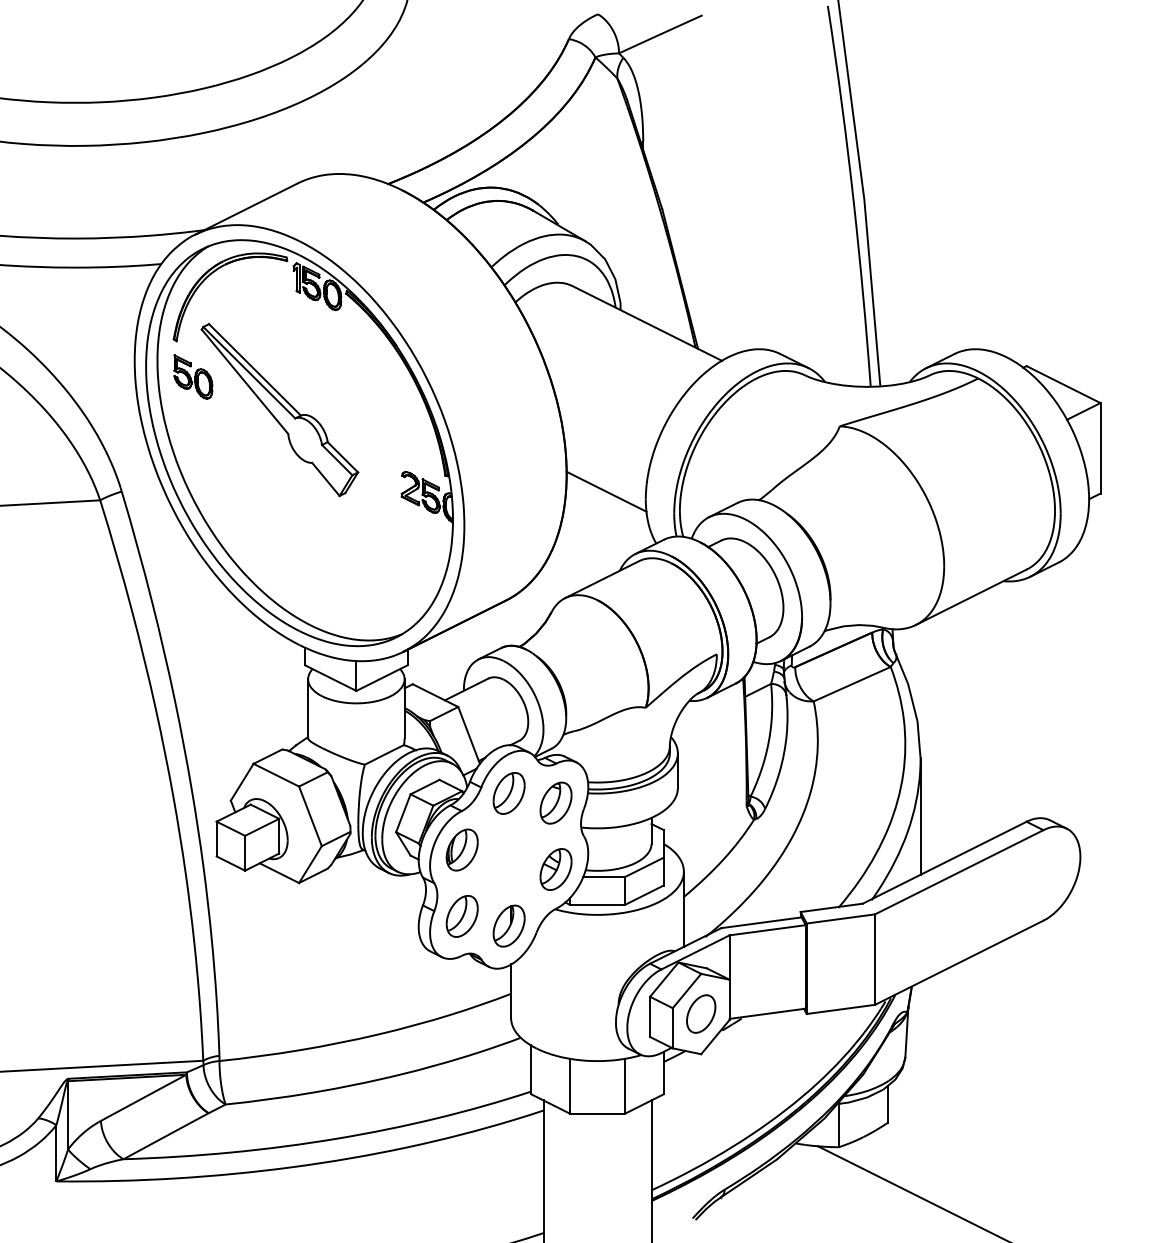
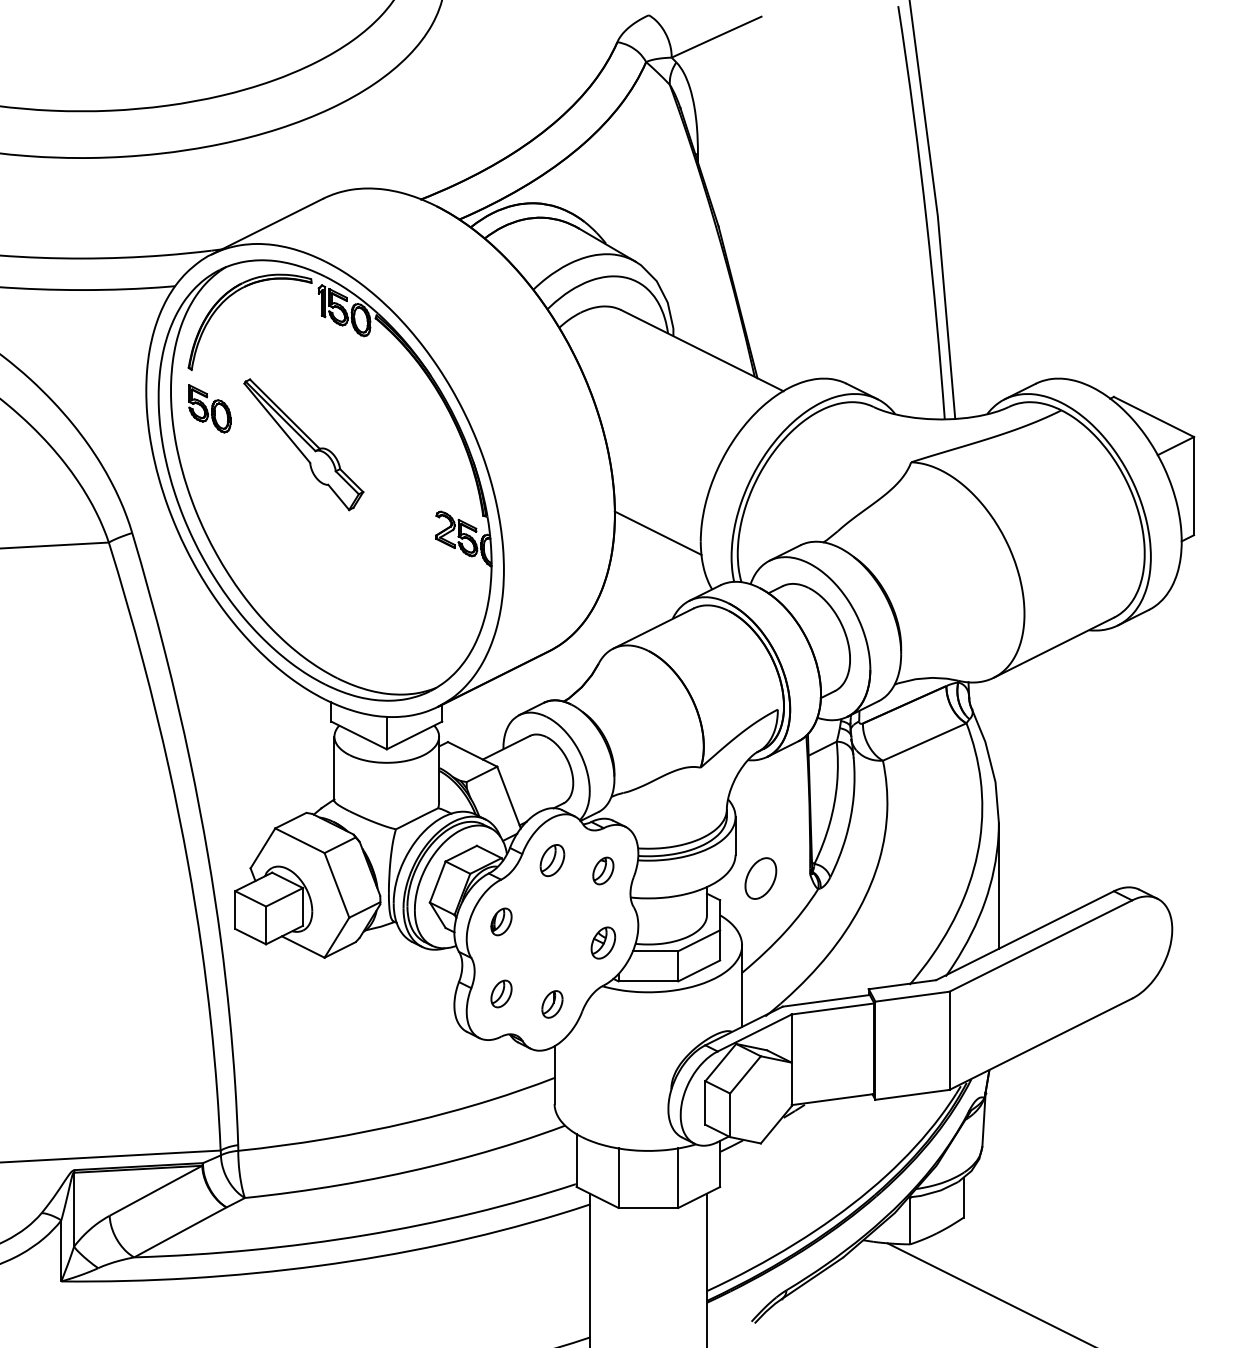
part: (279, 410) -> (303, 445), size x0.7
part: (508, 793) -> (551, 860), size x0.7
part: (555, 802) -> (602, 870), size x0.6
part: (461, 849) -> (500, 921), size x0.6
part: (555, 869) -> (602, 943), size x0.7
part: (461, 916) -> (500, 994), size x0.6
part: (508, 925) -> (551, 1003), size x0.6
part: (701, 1013) -> (761, 877), moved

